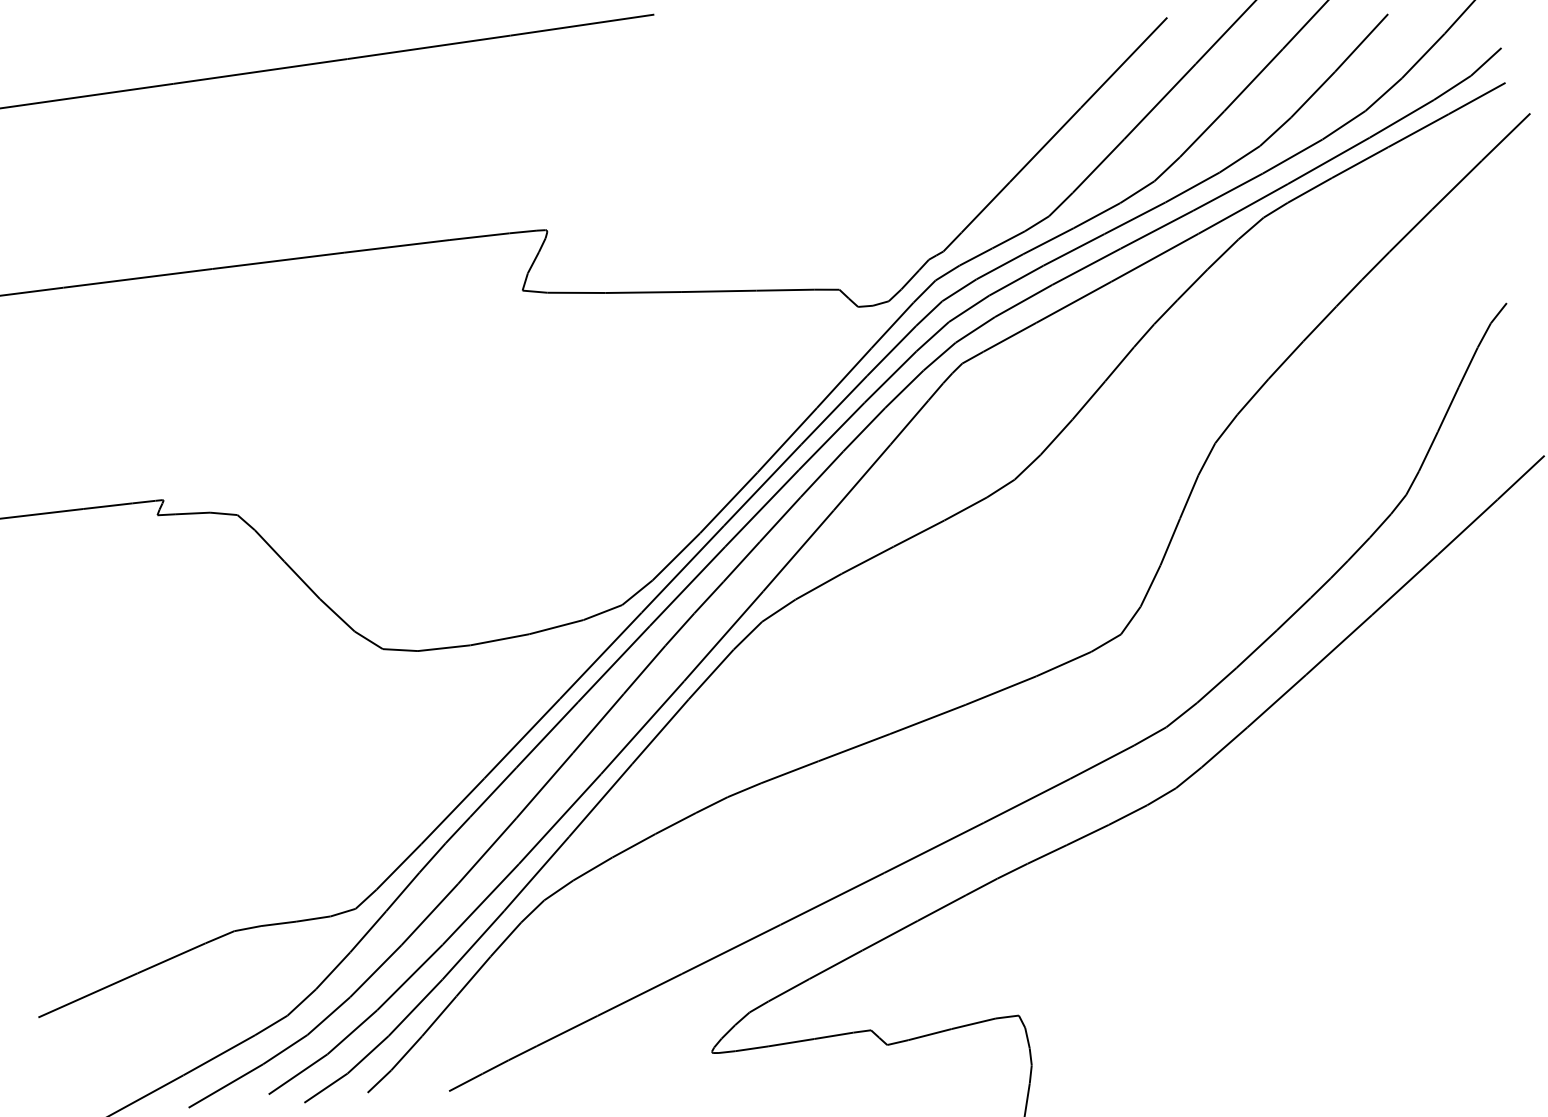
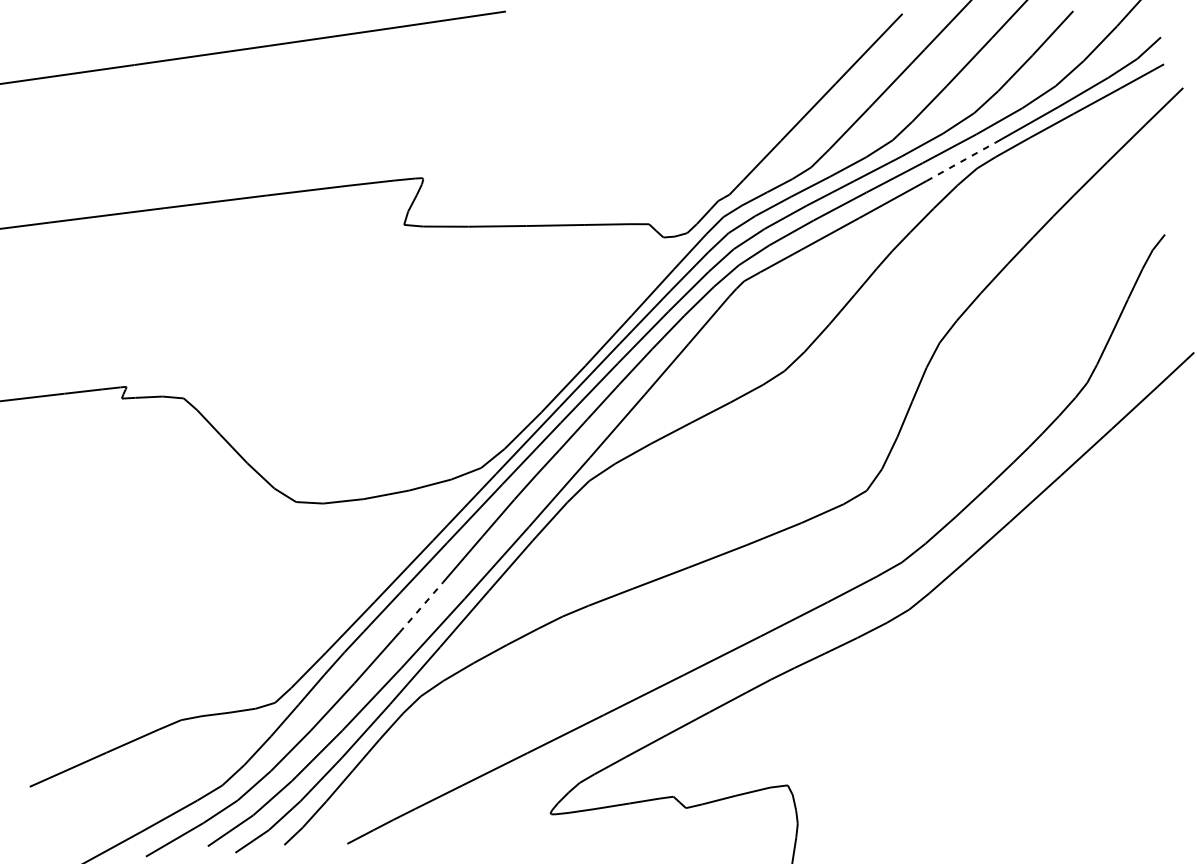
line: (1243, 208) -> (961, 161), solid -> dashed
line: (544, 785) -> (421, 607), solid -> dashed

